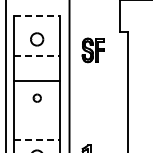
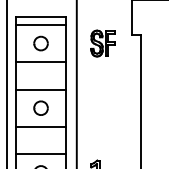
line: (36, 15) -> (40, 17), dashed -> solid
line: (36, 22) -> (40, 24), added
part: (92, 50) -> (102, 43), moved
line: (36, 56) -> (40, 62), dashed -> solid
part: (37, 98) -> (41, 108), size x1.67
line: (36, 114) -> (40, 126), added
line: (36, 139) -> (40, 154), dashed -> solid

